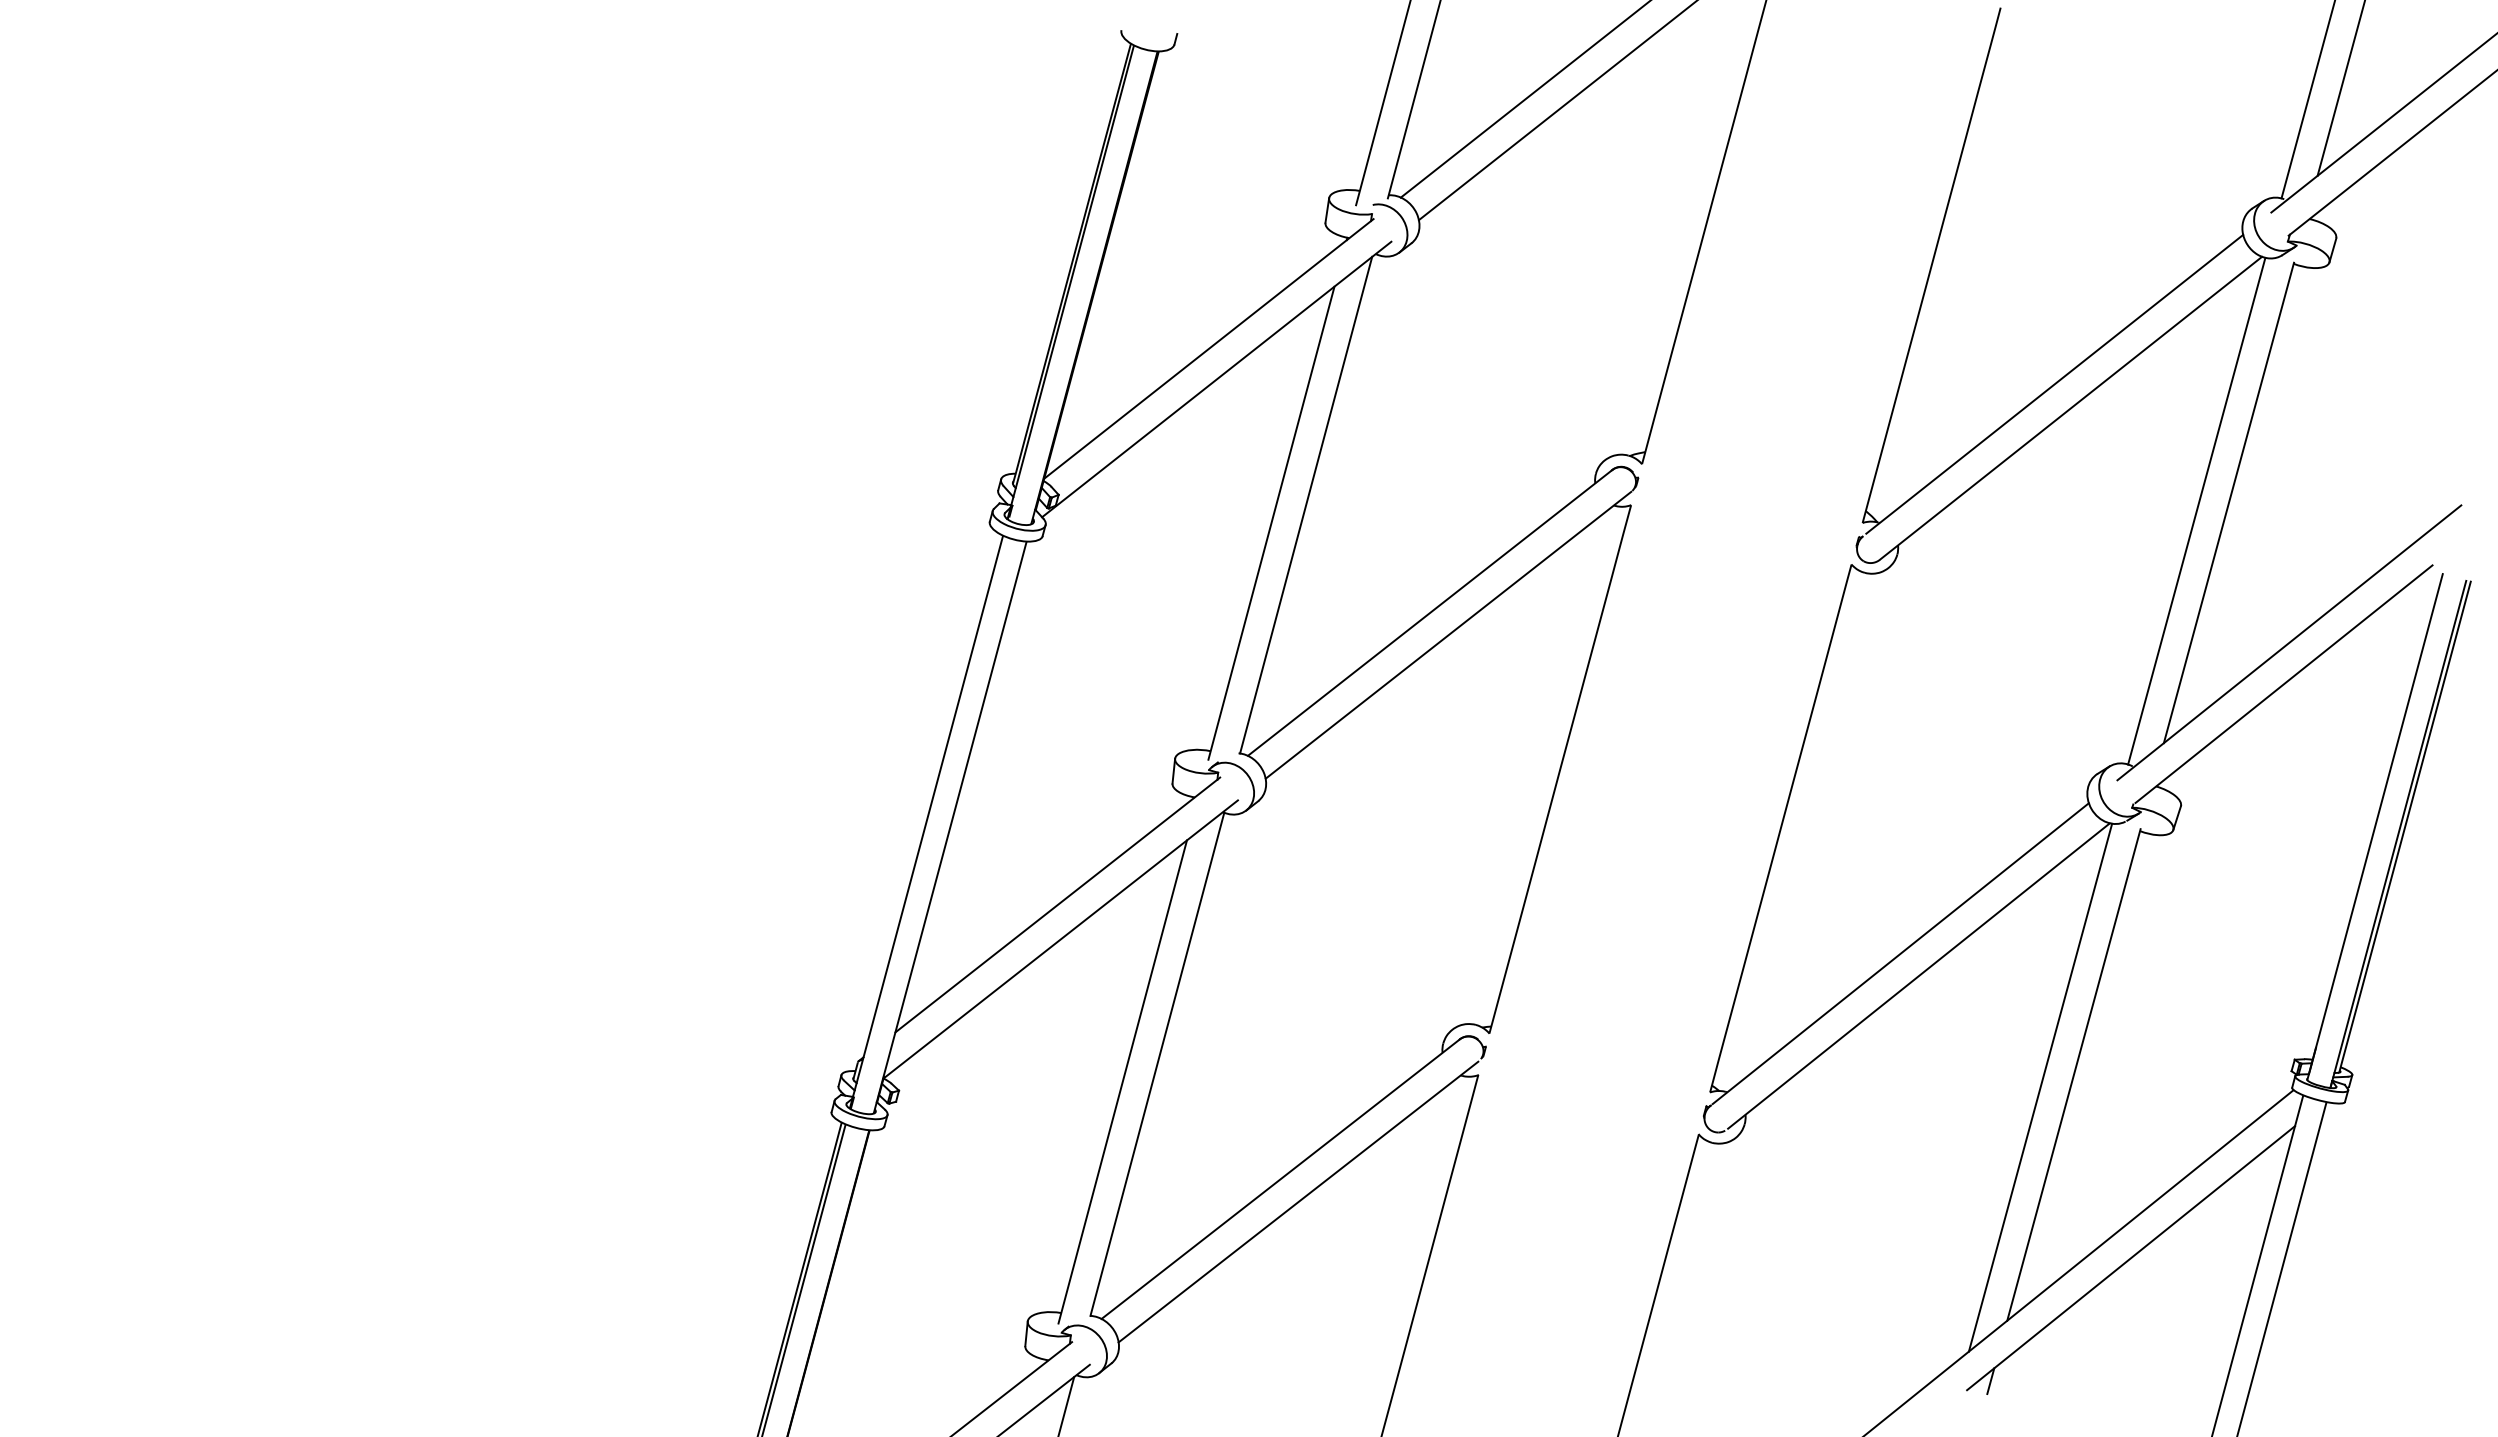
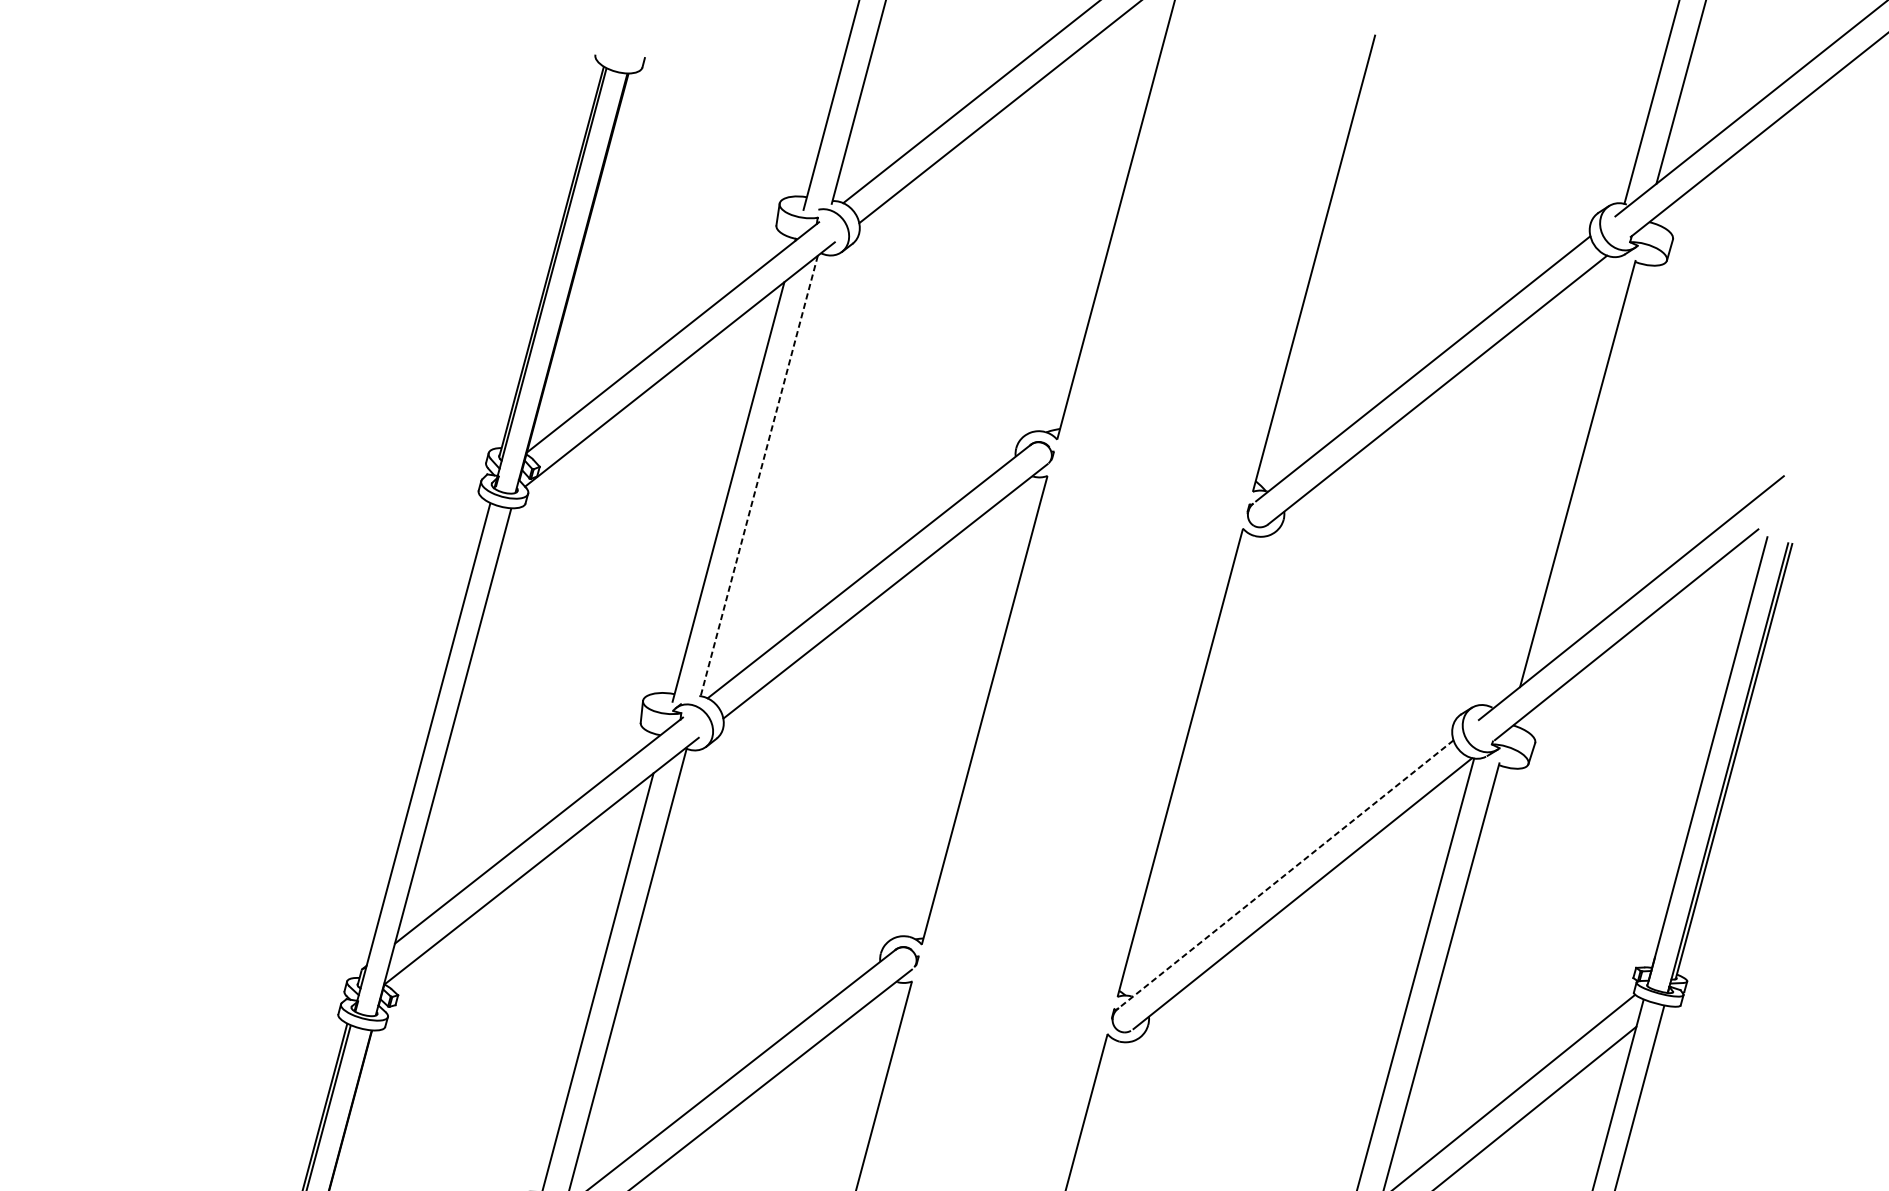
line: (1306, 505) -> (759, 476), solid -> dashed
line: (2196, 510) -> (1549, 480), removed
line: (1900, 953) -> (1286, 873), solid -> dashed

